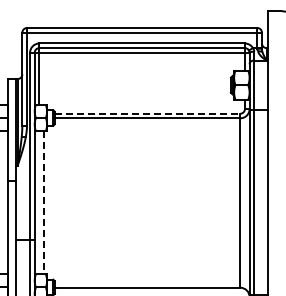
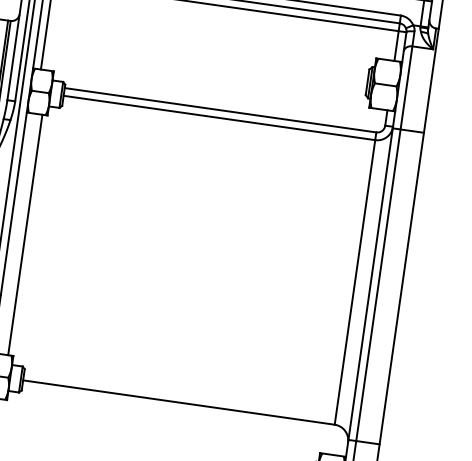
line: (147, 113) -> (220, 109), dashed -> solid
line: (44, 202) -> (26, 234), dashed -> solid

